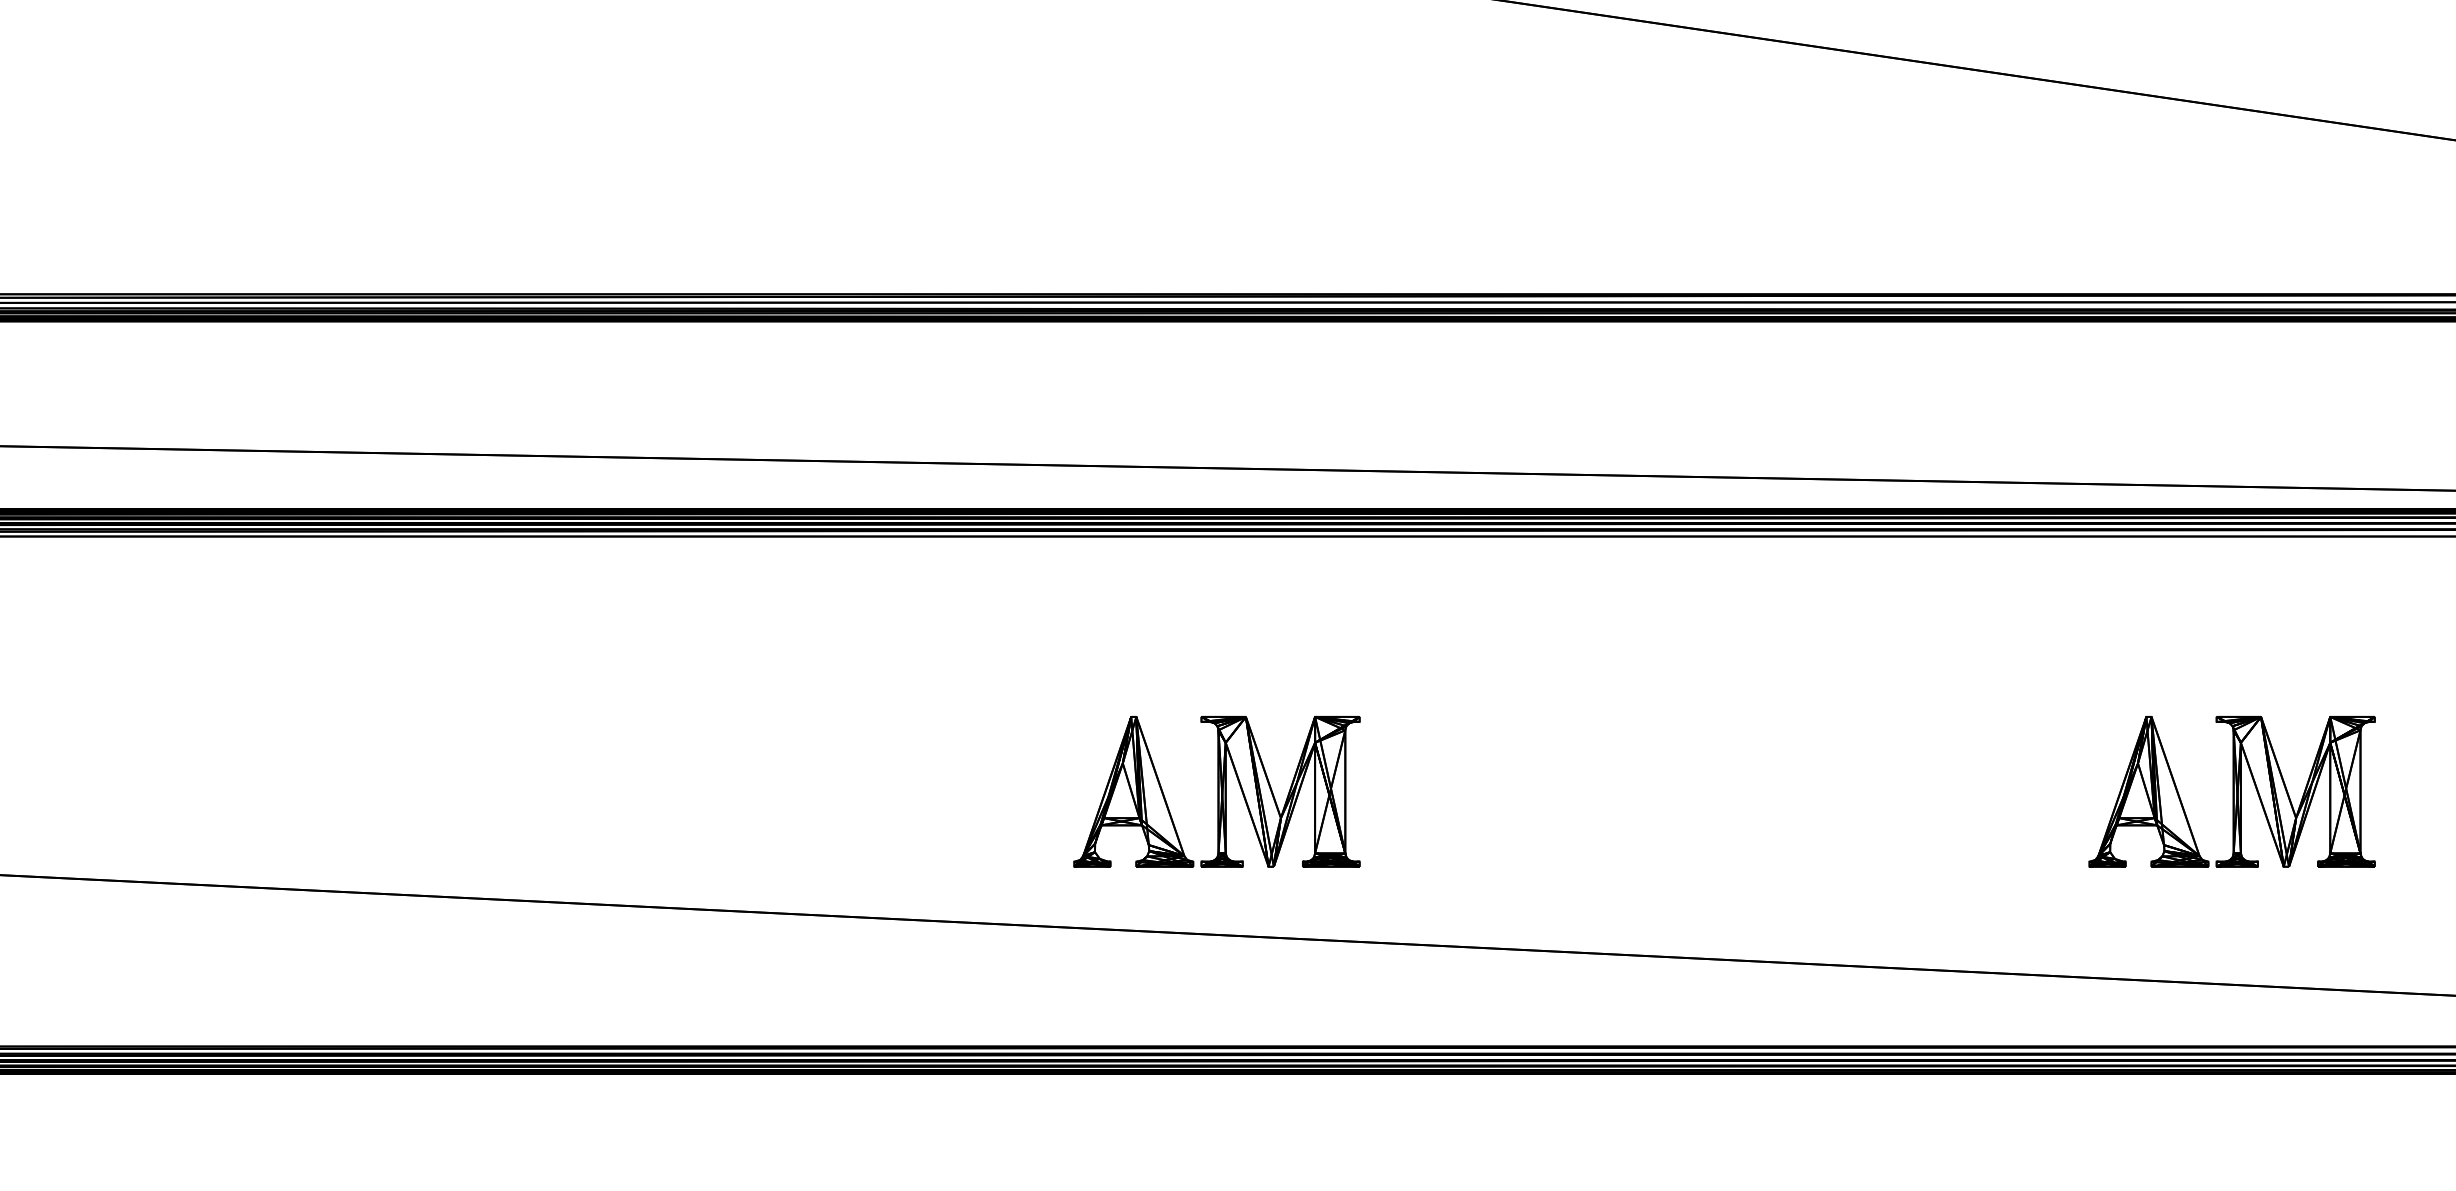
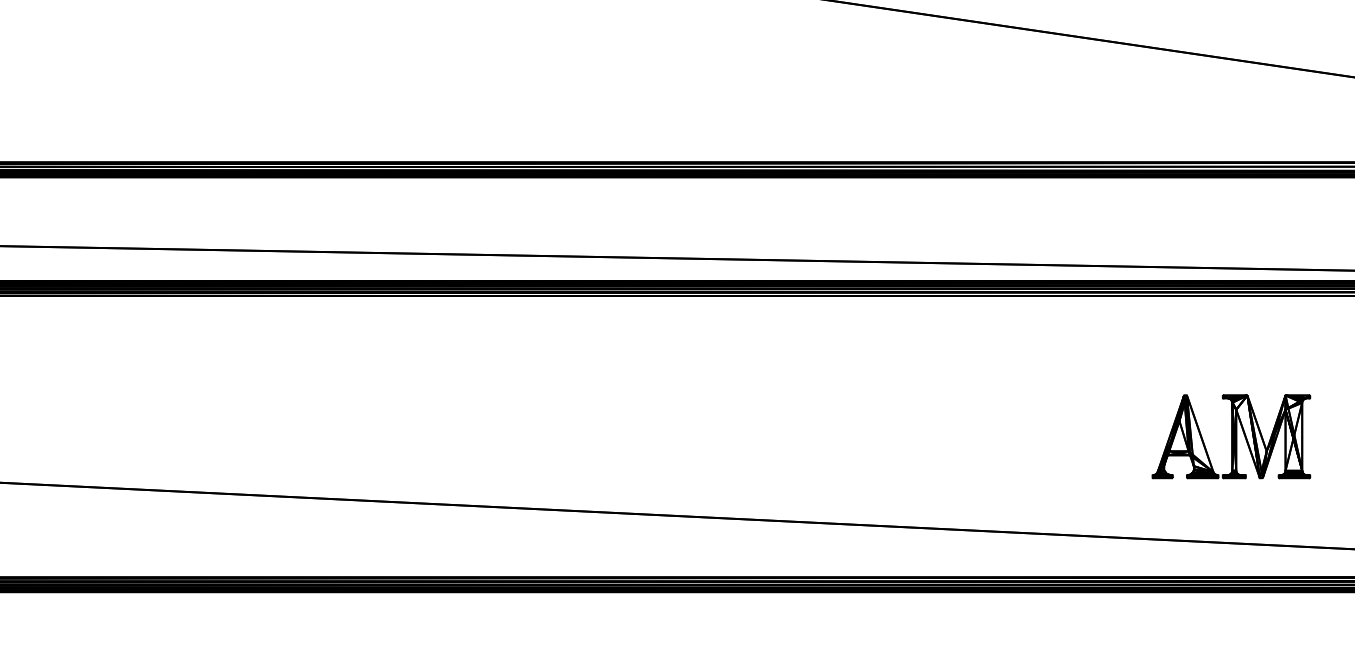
part: (1217, 791) -> (671, 436), removed

